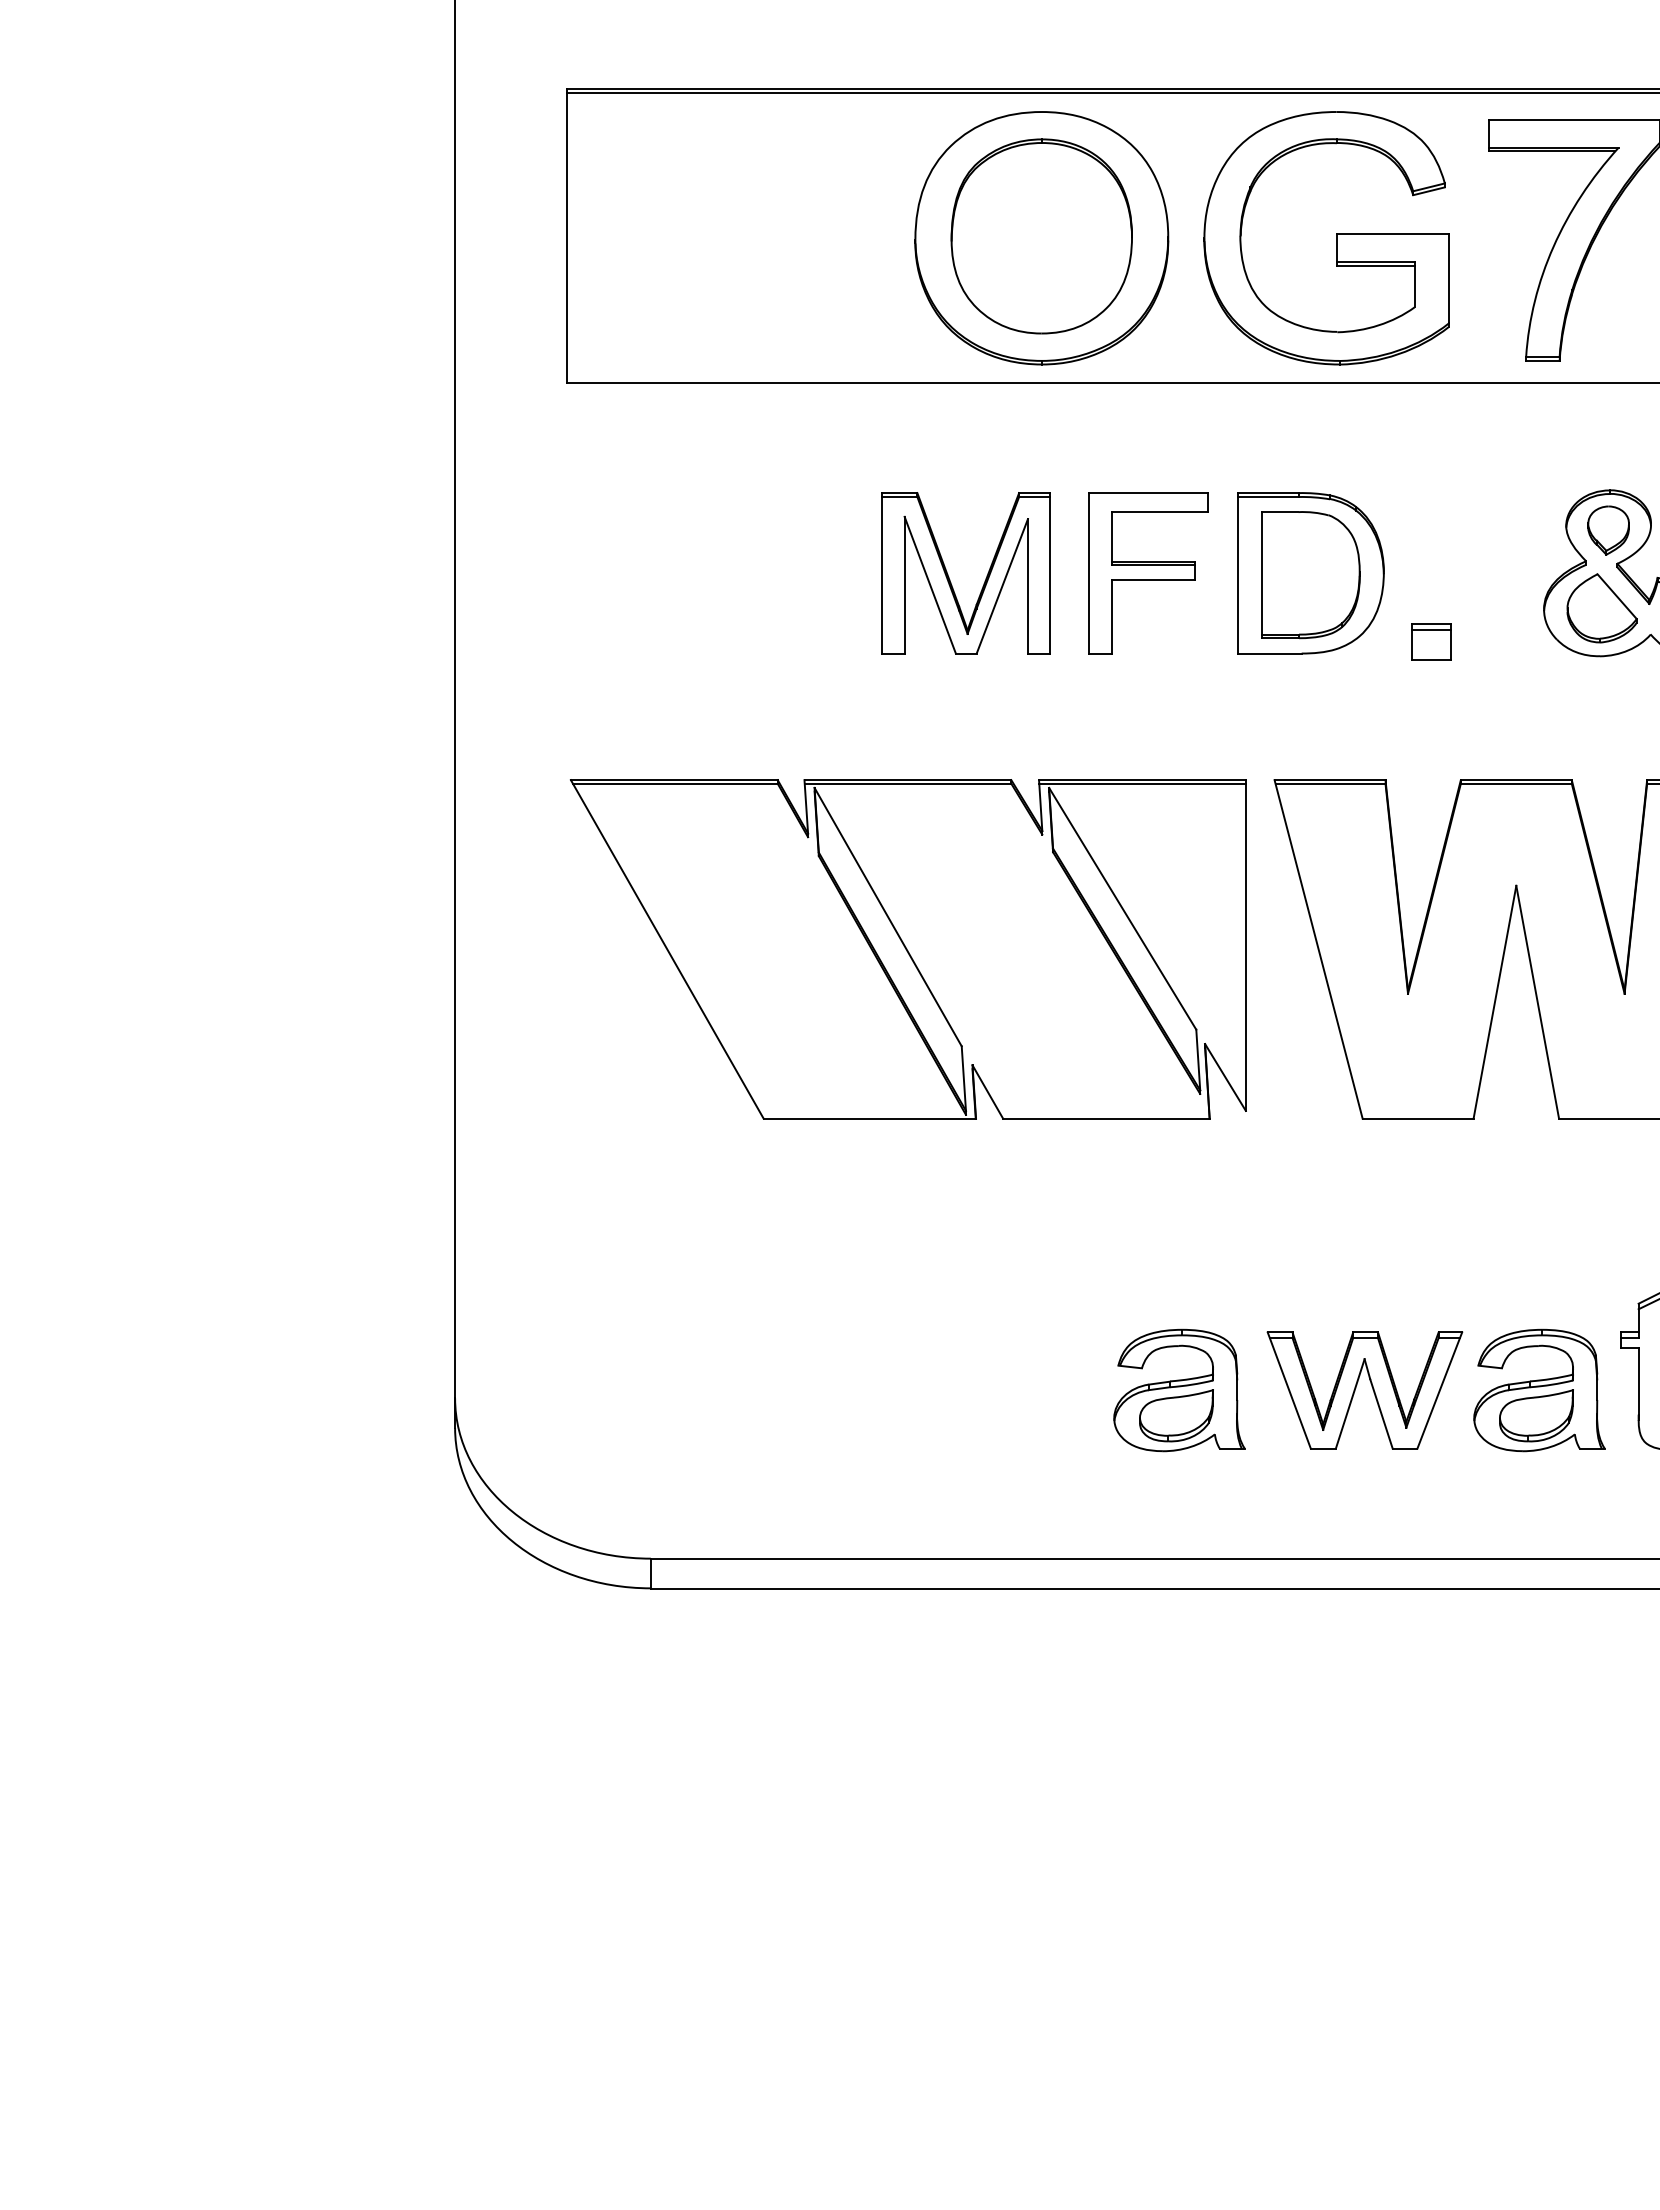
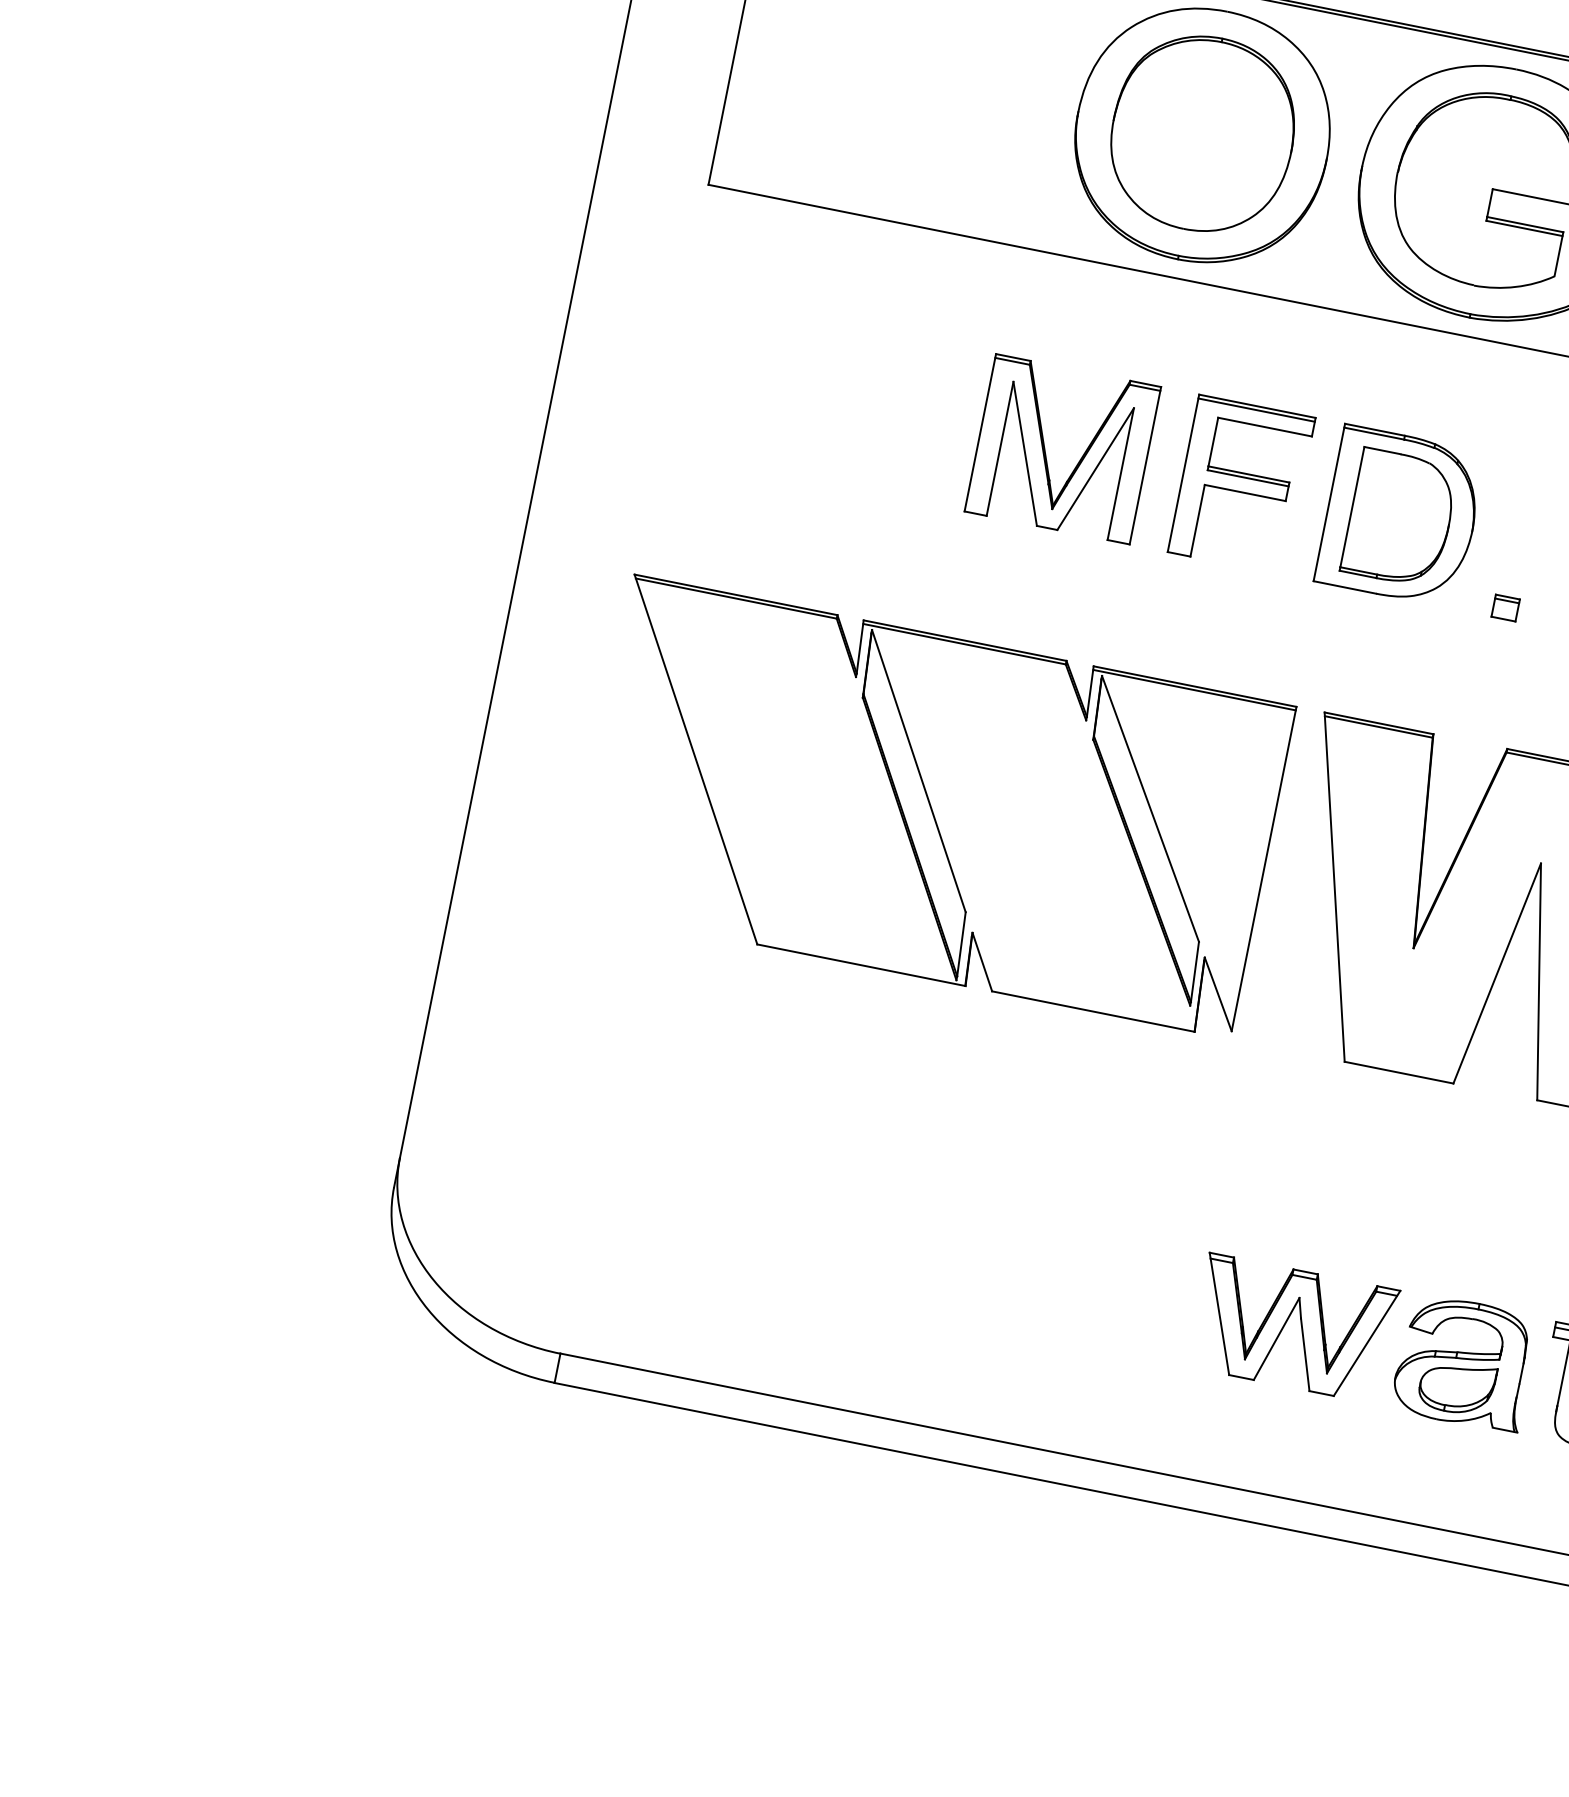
line: (1148, 496) -> (1256, 409), added
part: (1431, 642) -> (1505, 608), size x0.62
part: (1179, 1390) -> (1111, 1292), removed

